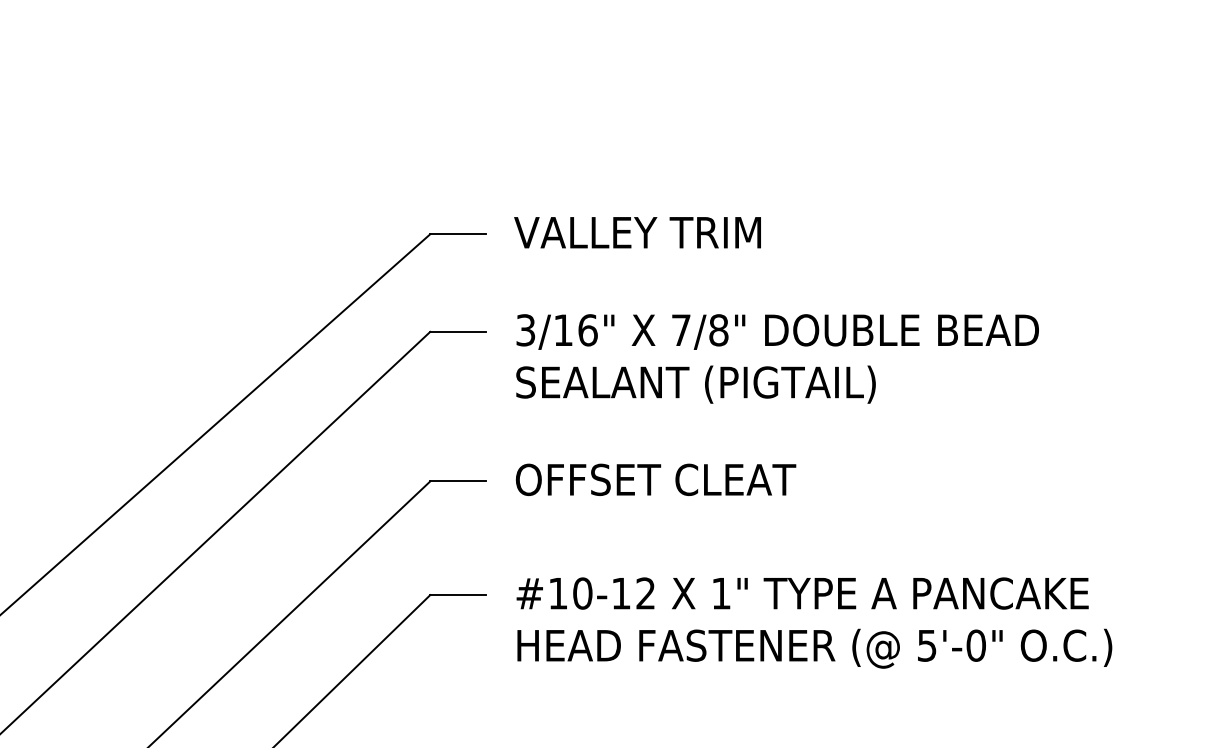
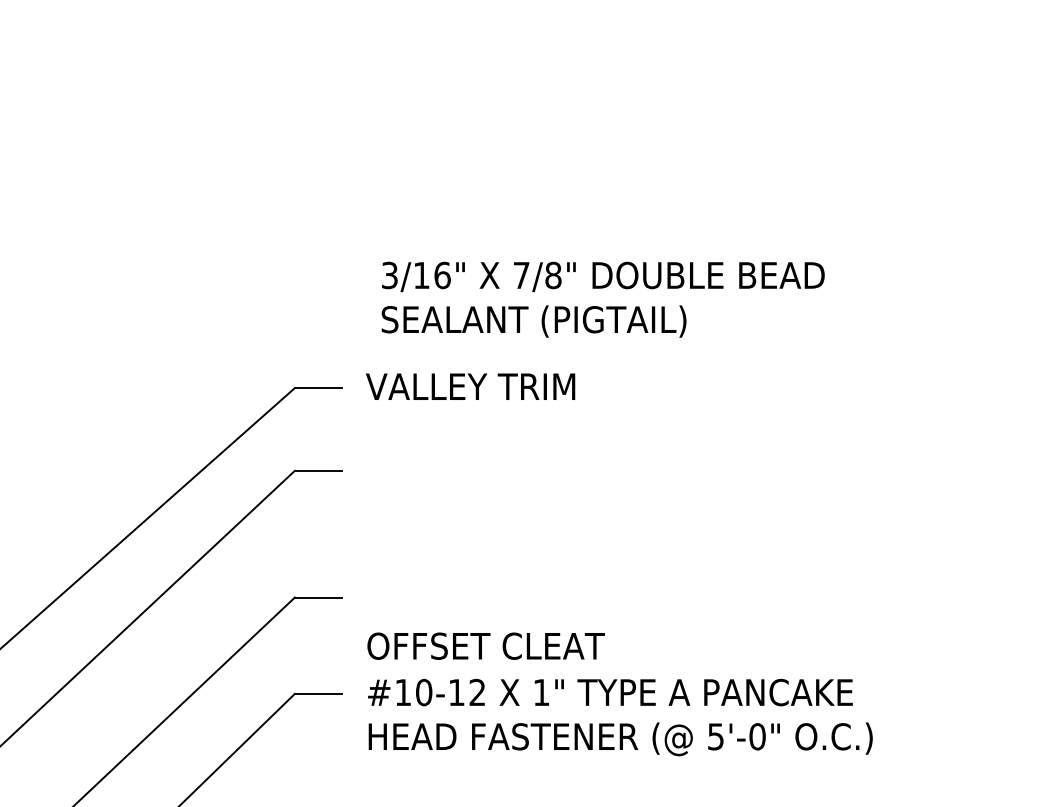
text: (776, 358) -> (602, 299), moved
text: (655, 479) -> (485, 645), moved

